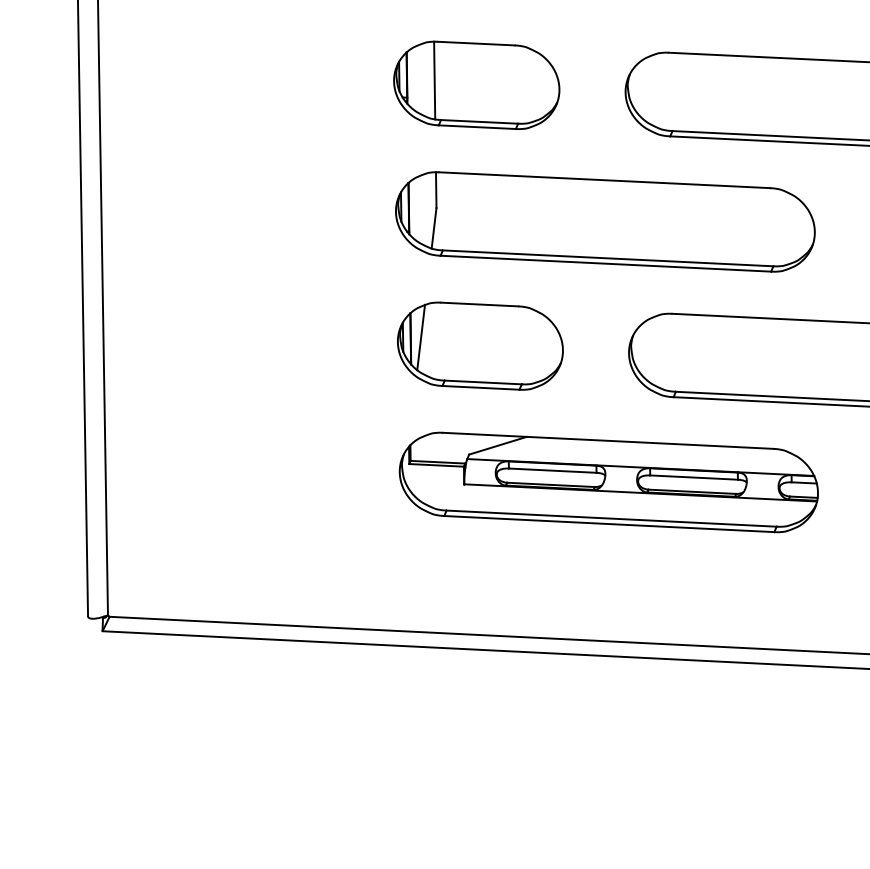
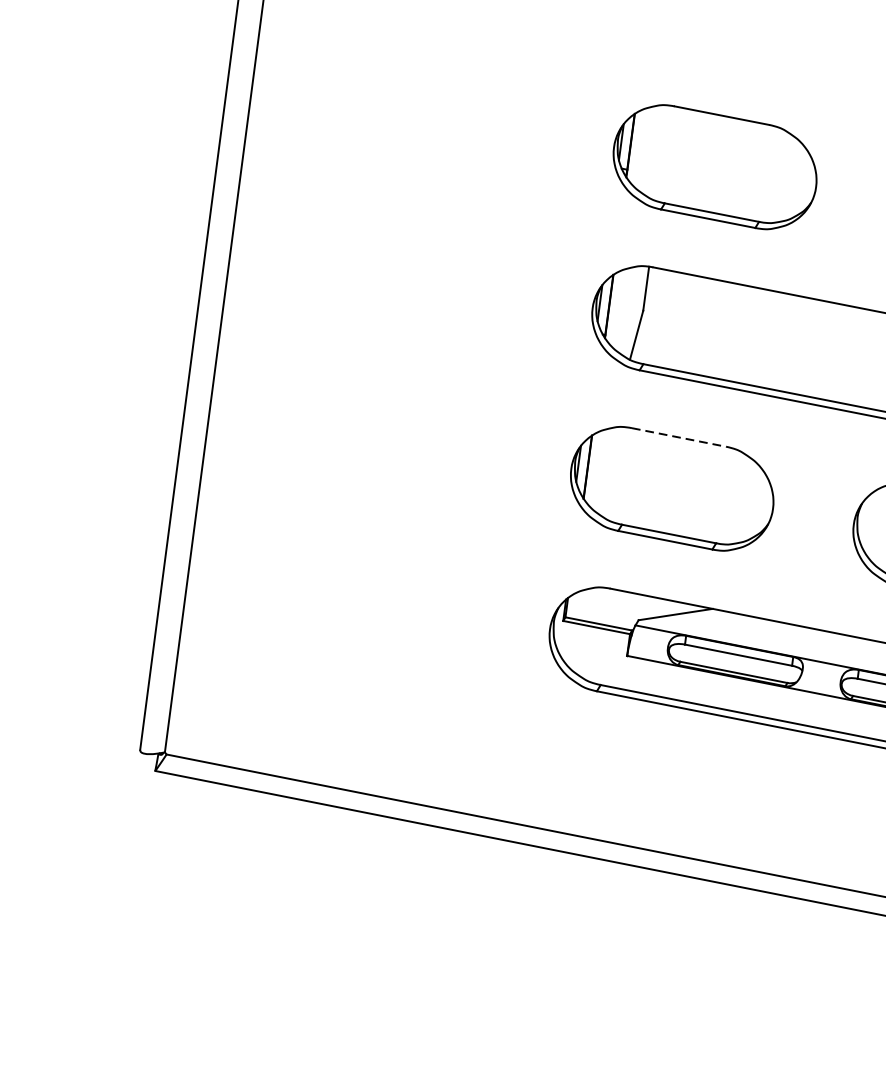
line: (434, 80) -> (663, 153), removed
line: (479, 304) -> (678, 437), solid -> dashed
line: (421, 337) -> (601, 467), removed

